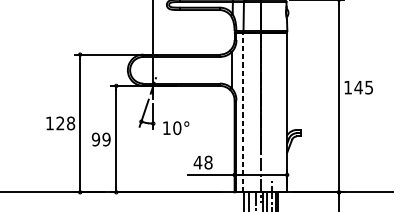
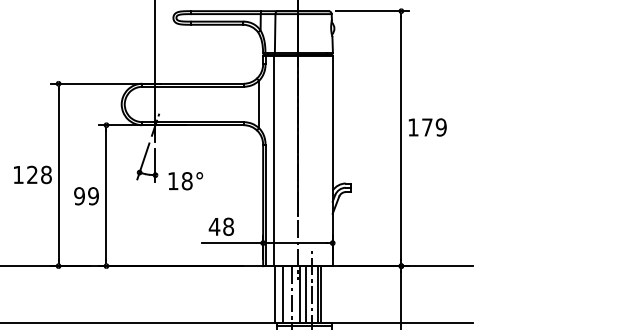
text: (363, 87) -> (433, 127), 145 -> 179
line: (243, 112) -> (274, 160), dashed -> solid
text: (176, 128) -> (186, 181), 10° -> 18°

